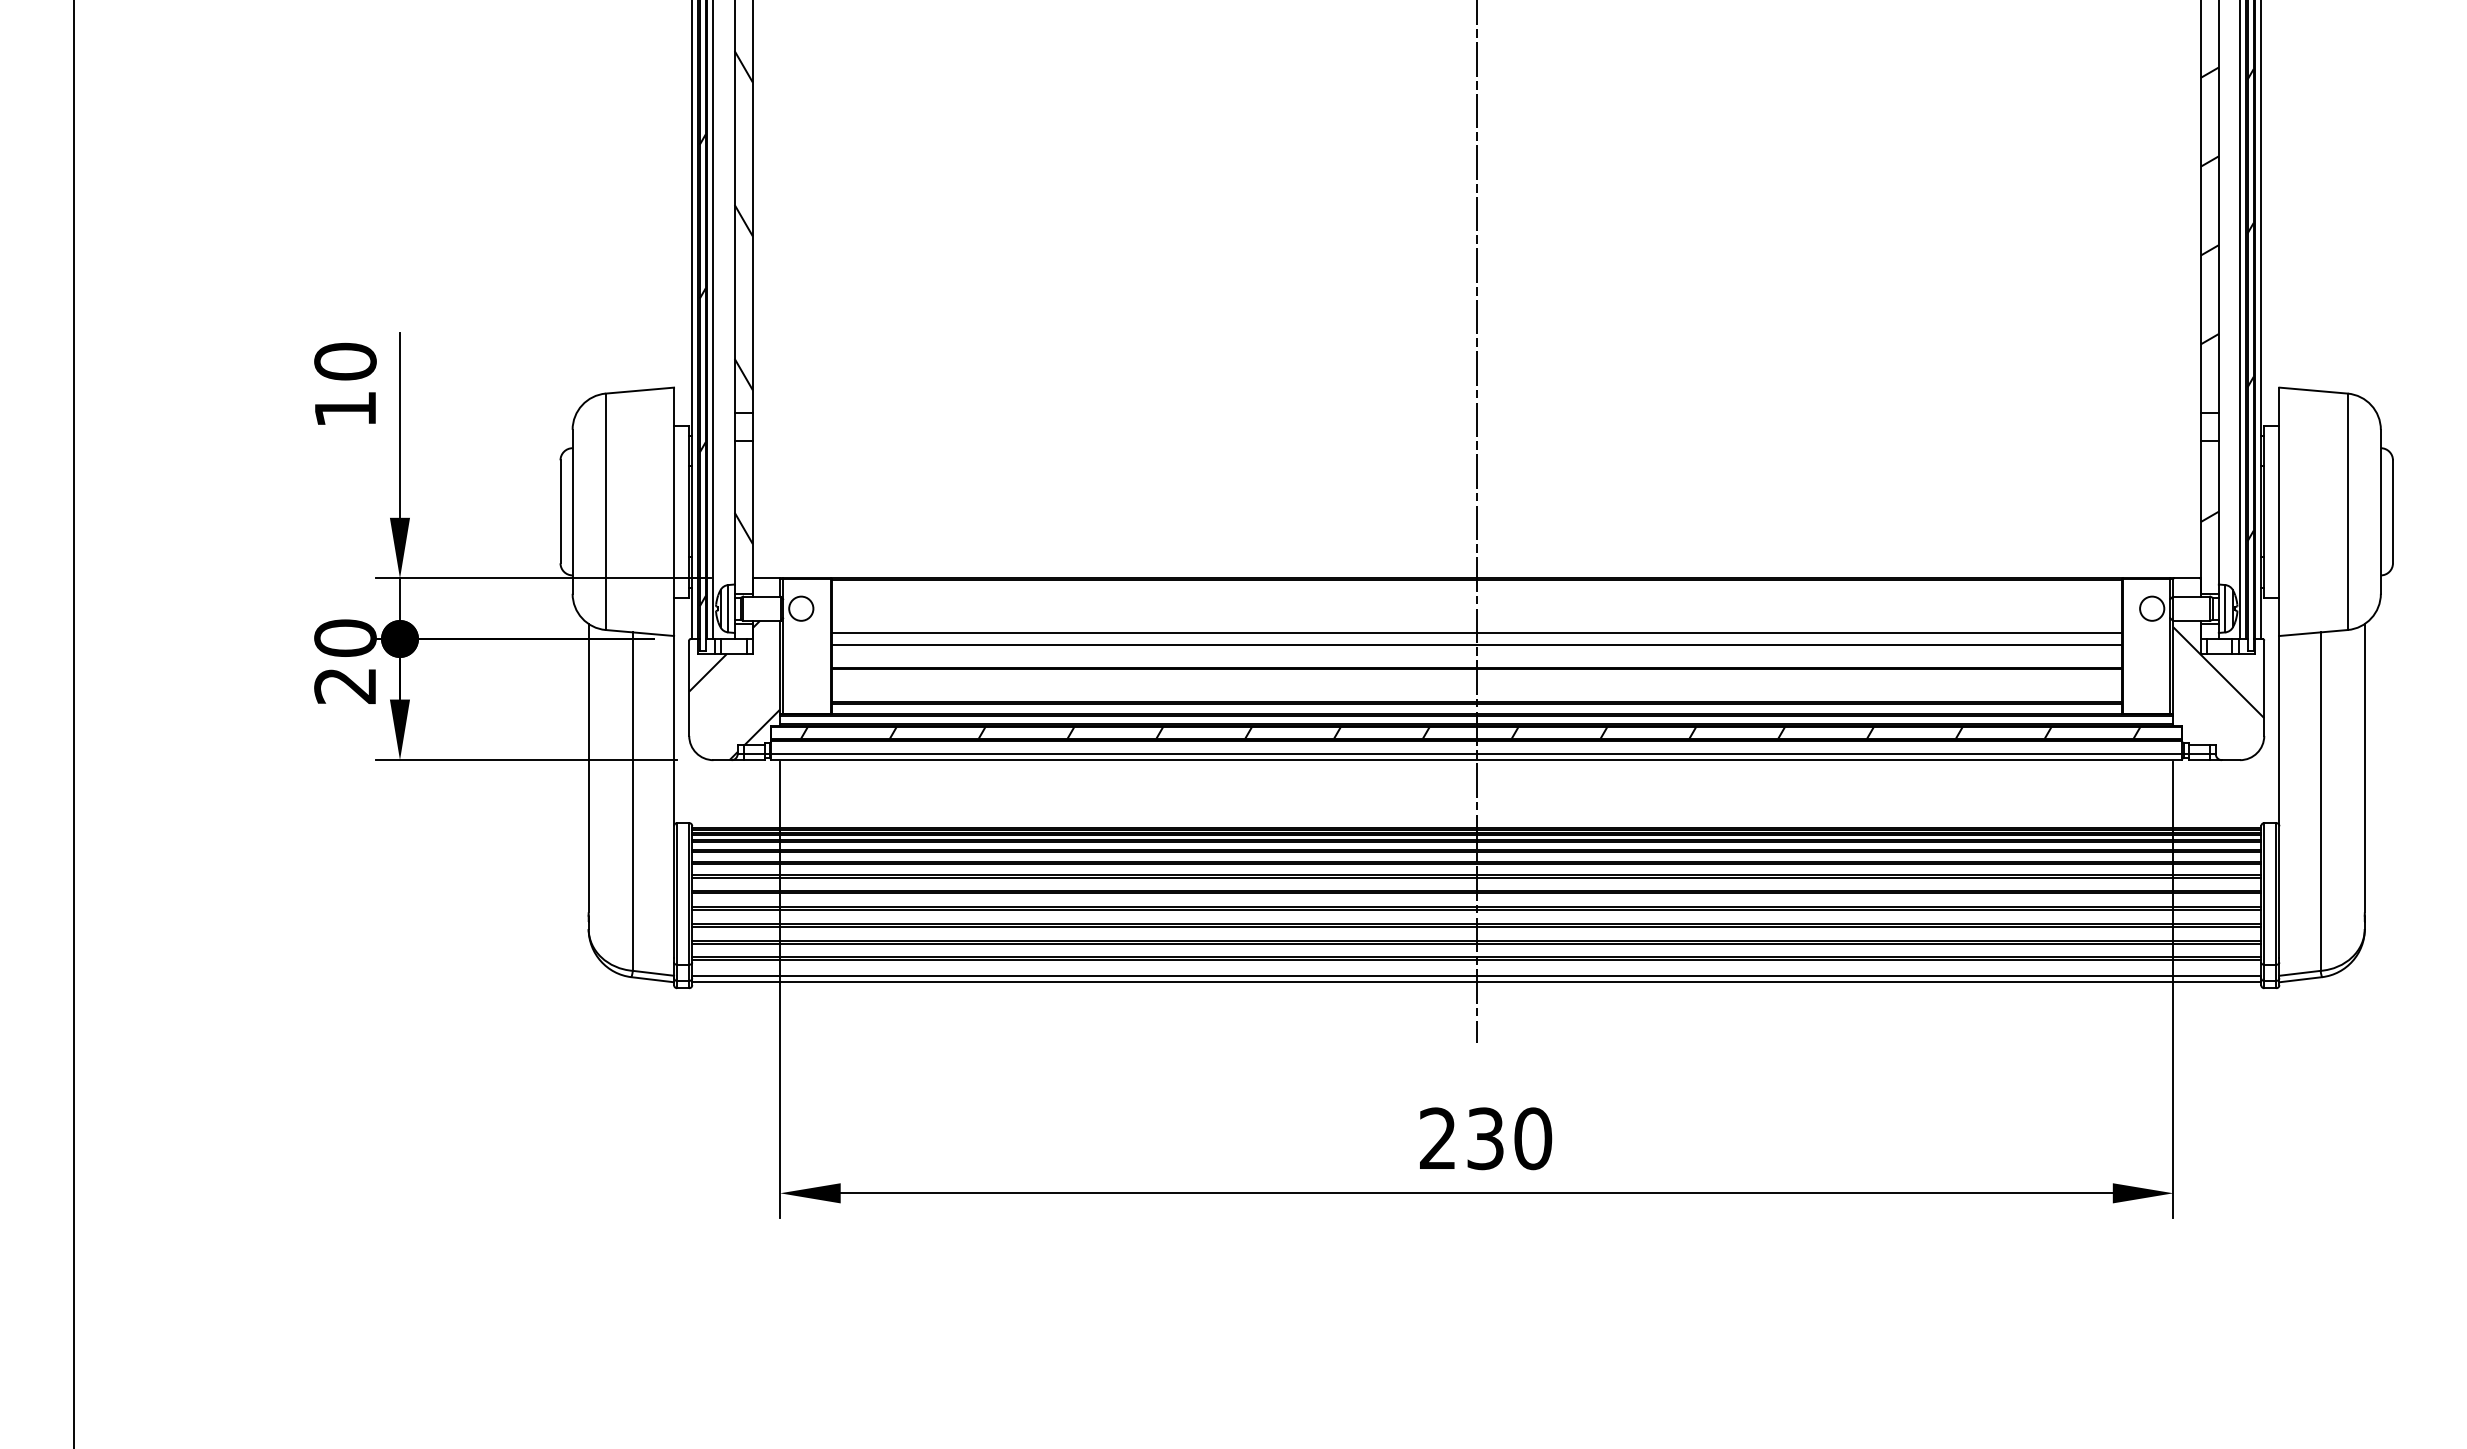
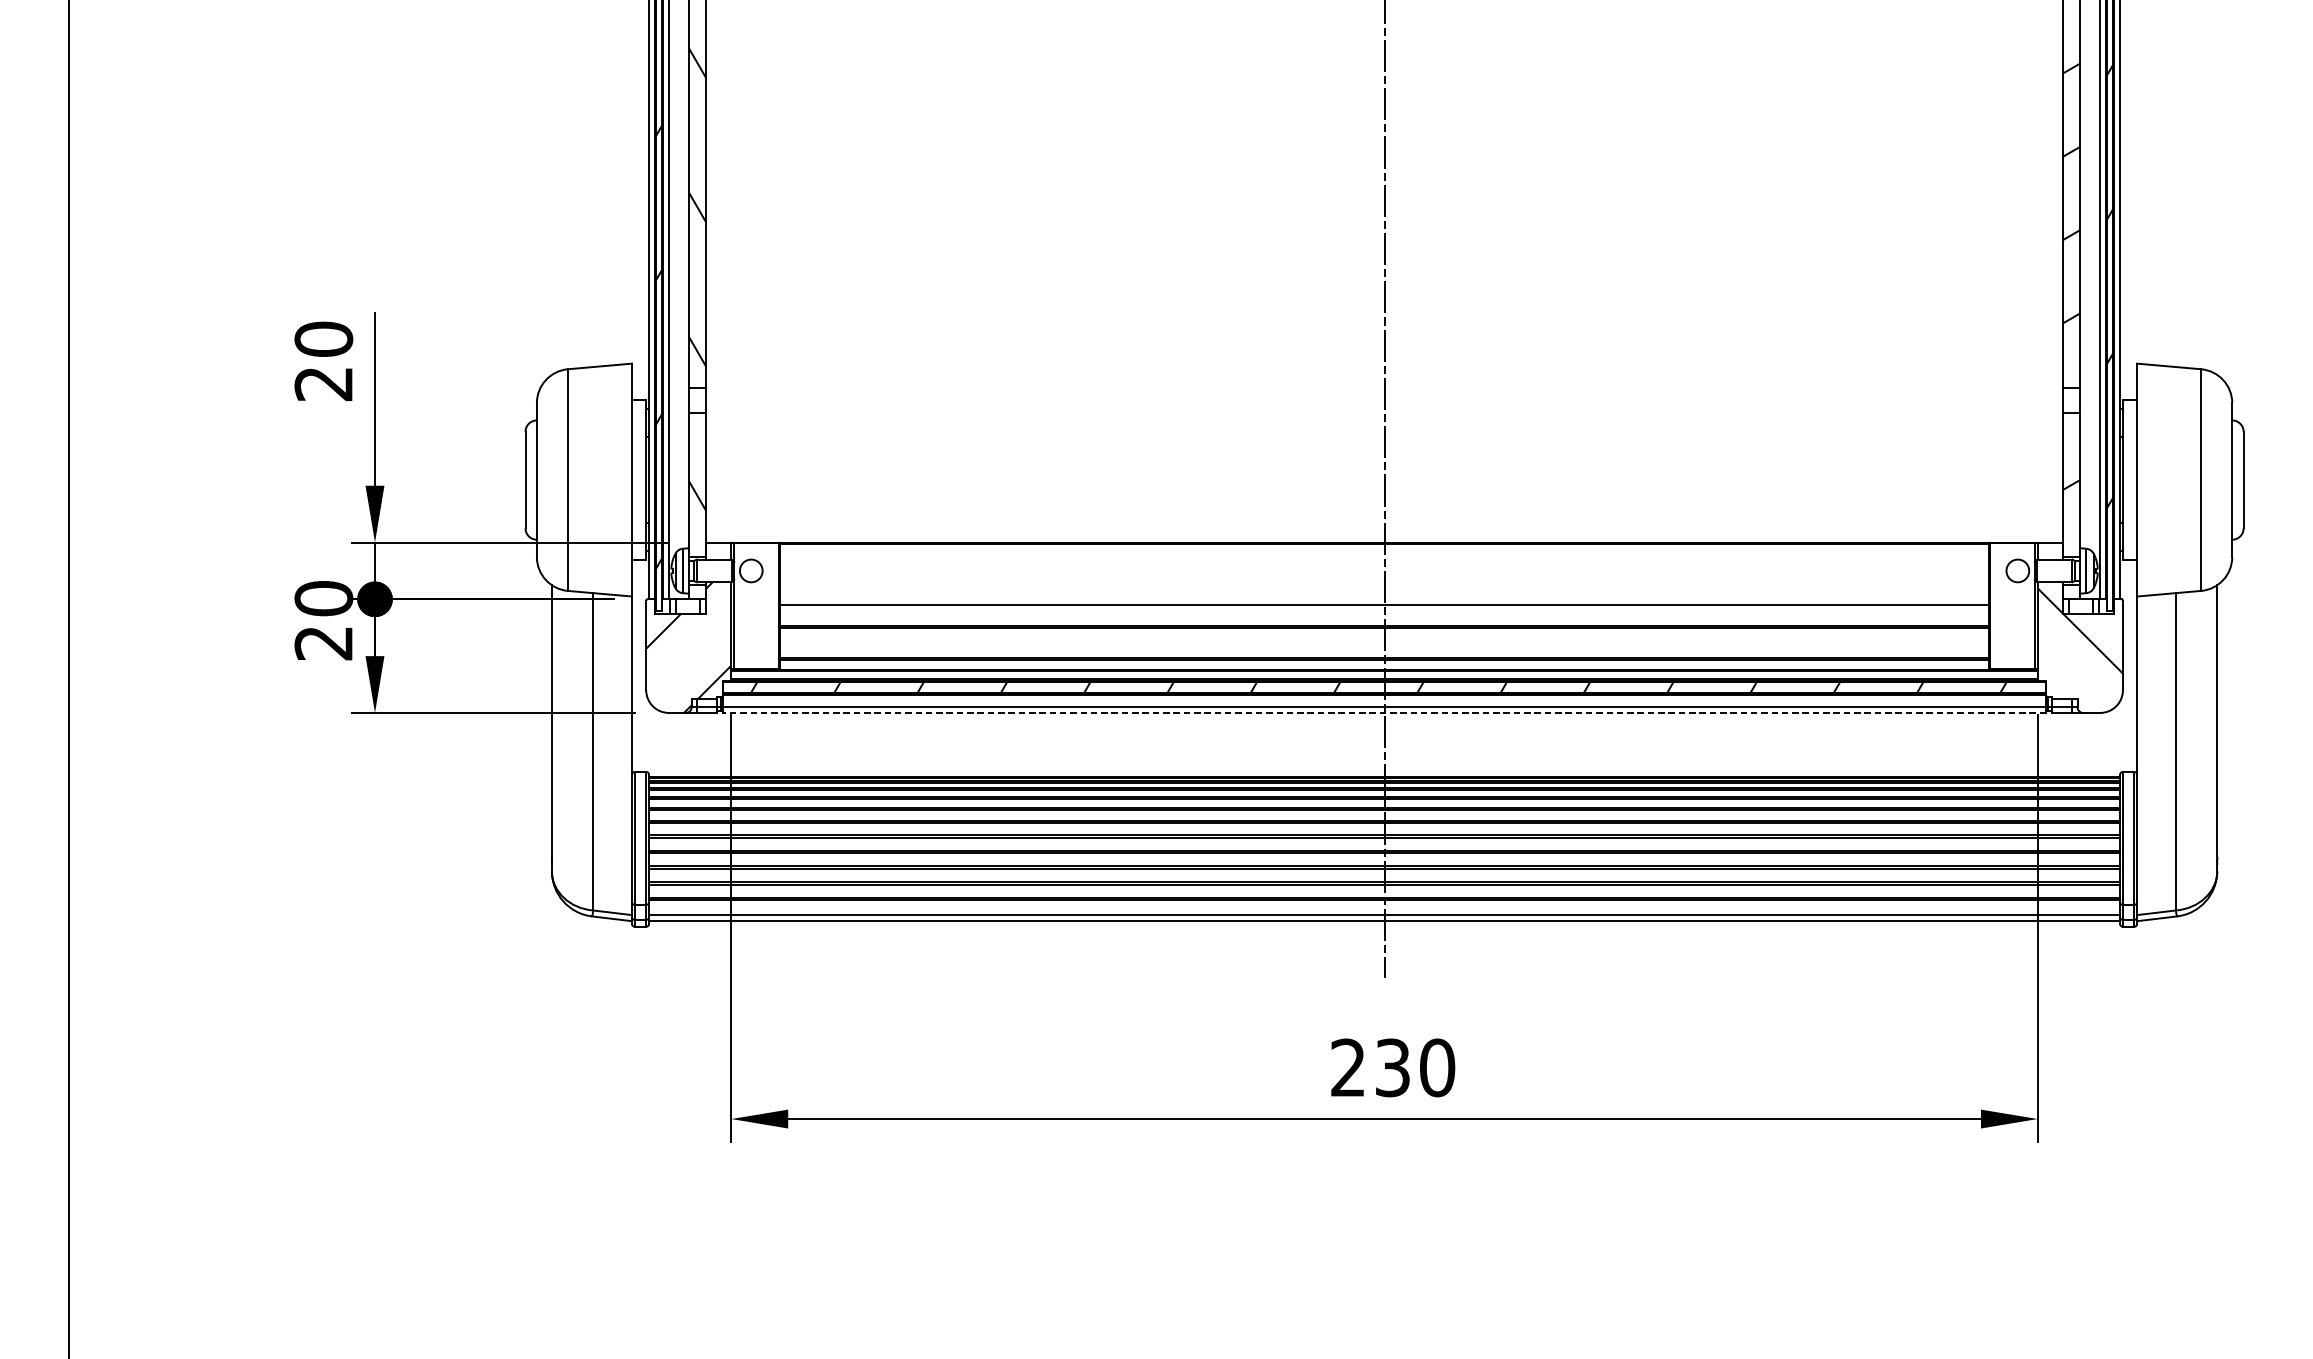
text: (344, 409) -> (322, 384), 10 -> 20
line: (1476, 632) -> (1384, 593), removed
line: (1476, 760) -> (1384, 713), solid -> dashed

